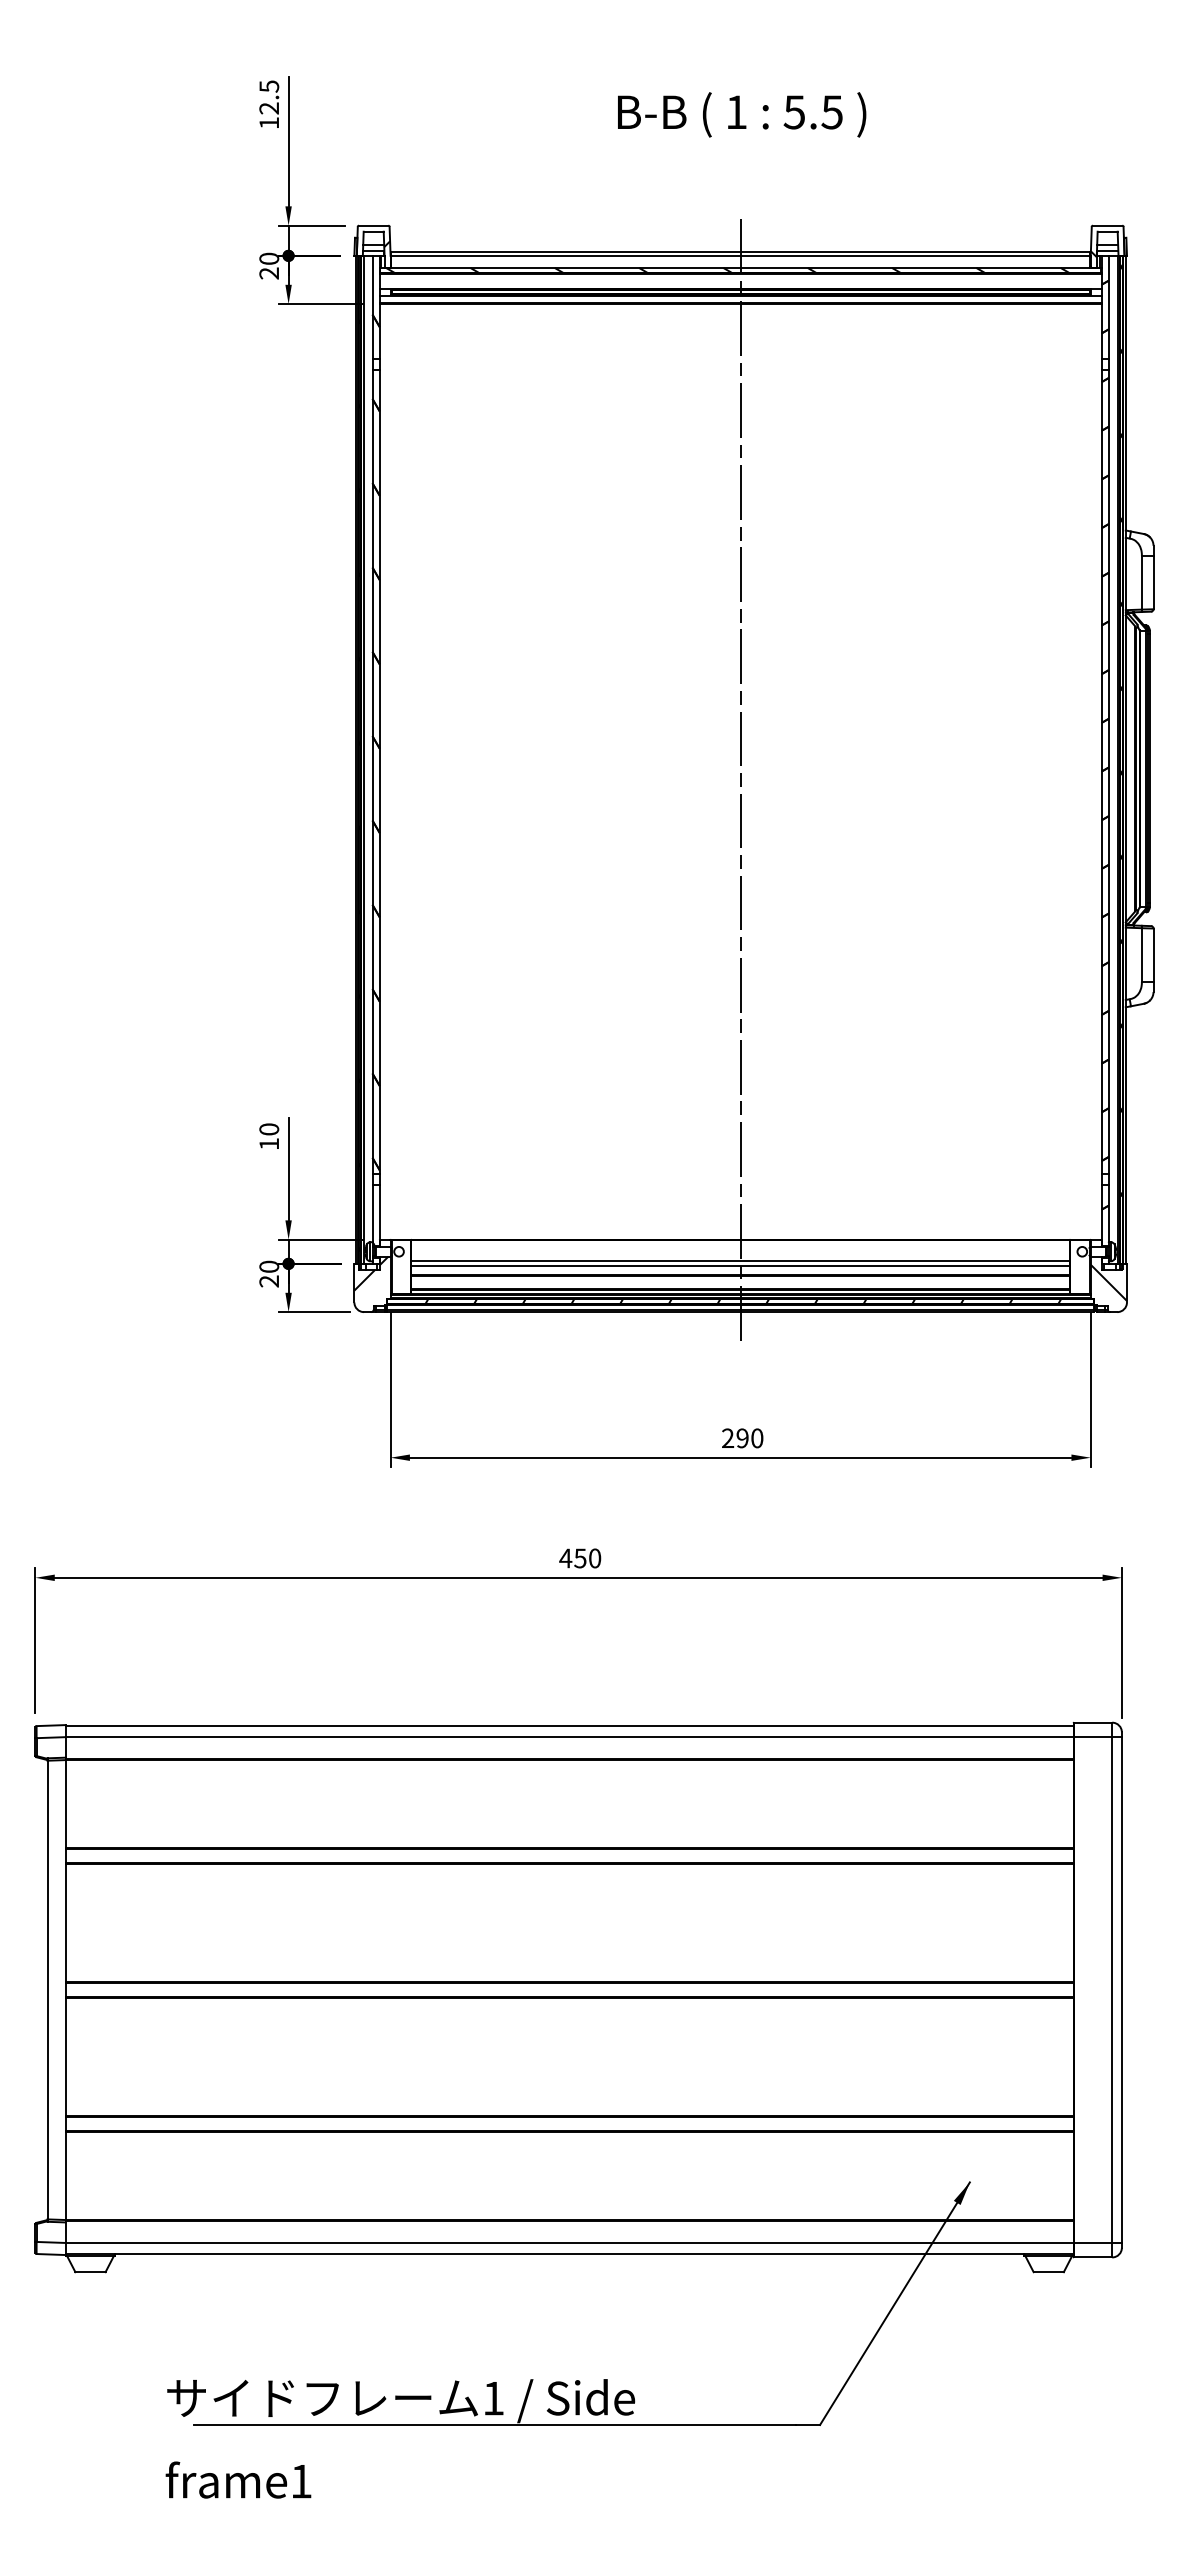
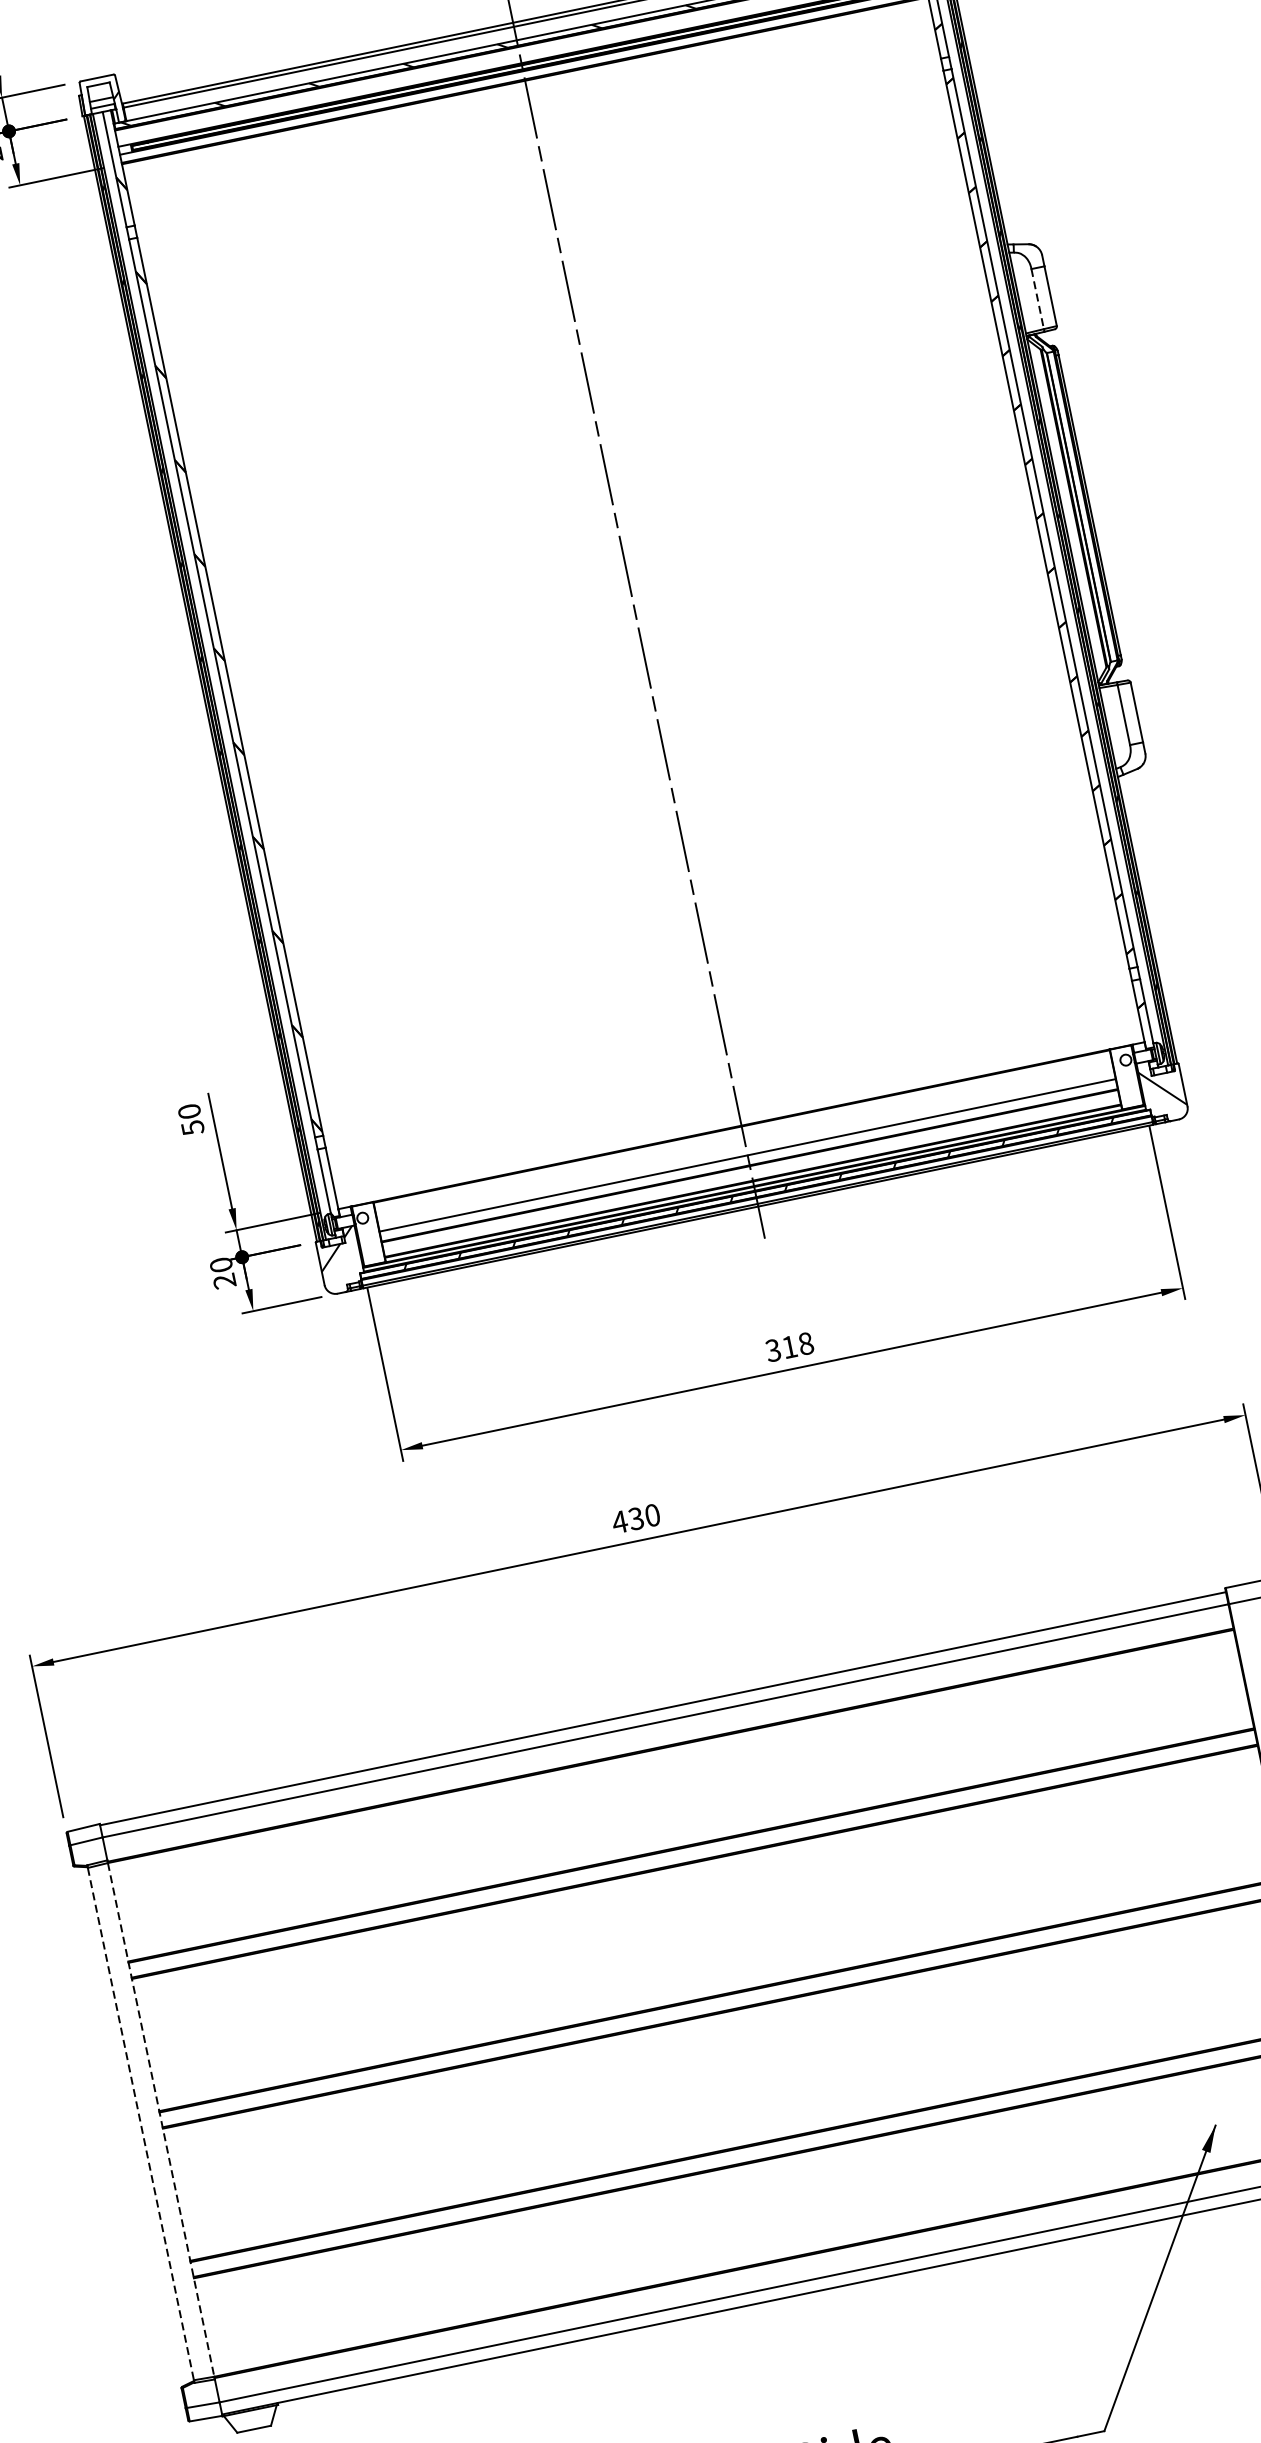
line: (1141, 582) -> (1037, 298), solid -> dashed
text: (269, 1144) -> (193, 1128), 10 -> 50
line: (740, 1261) -> (746, 1150), removed
text: (742, 1438) -> (789, 1347), 290 -> 318
text: (580, 1557) -> (636, 1517), 450 -> 430
line: (47, 1990) -> (140, 2124), solid -> dashed
line: (65, 1990) -> (161, 2120), solid -> dashed

